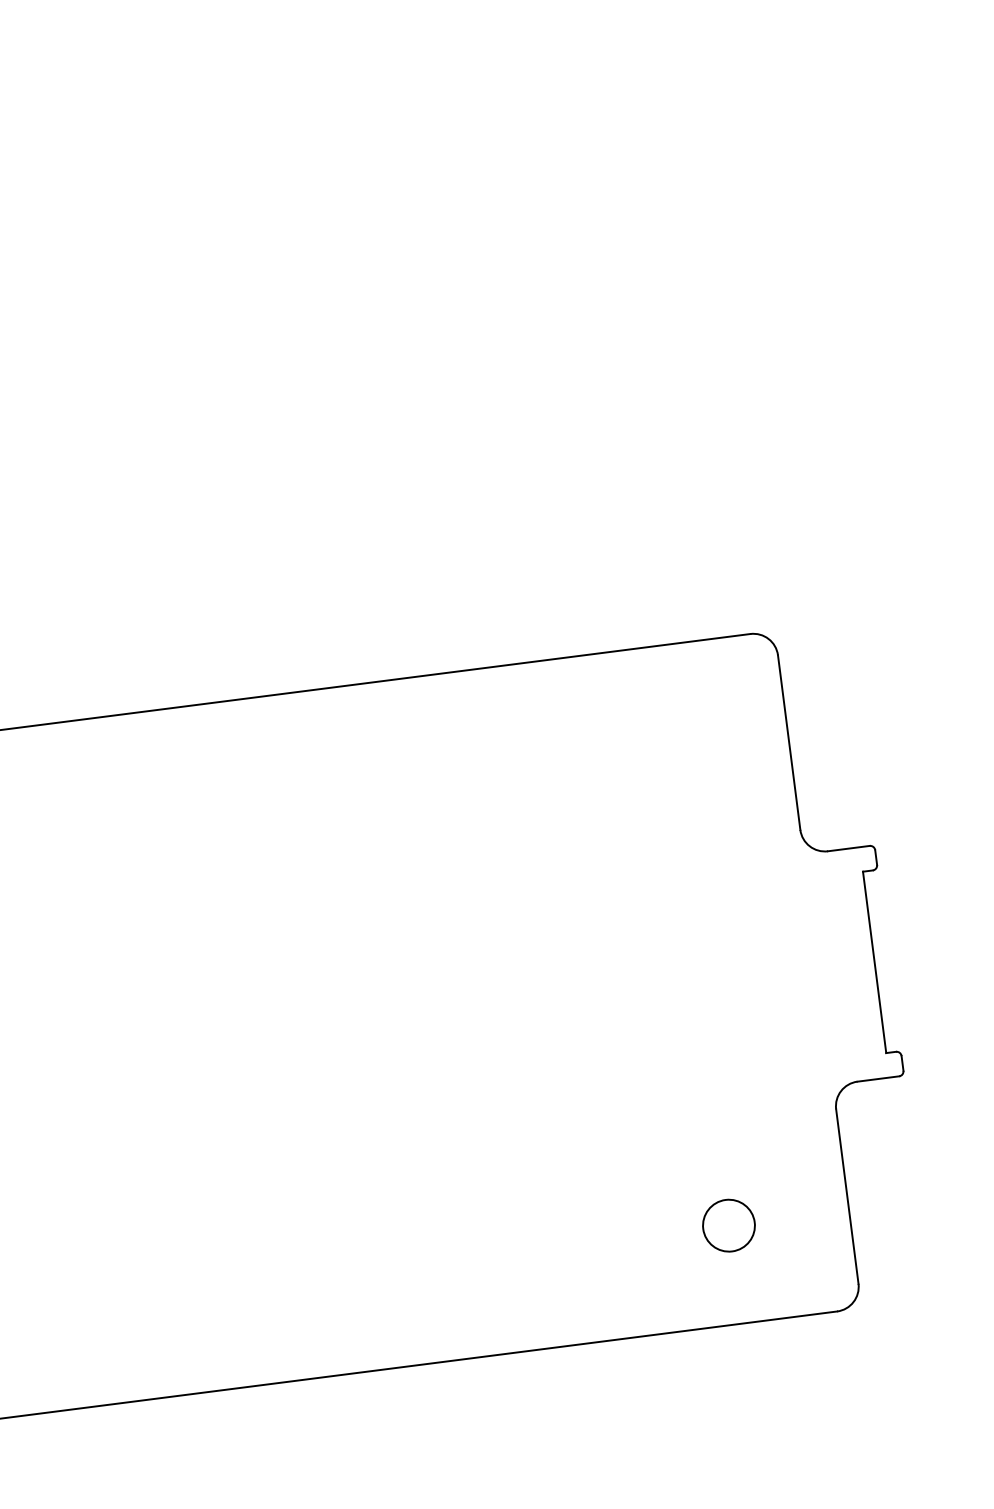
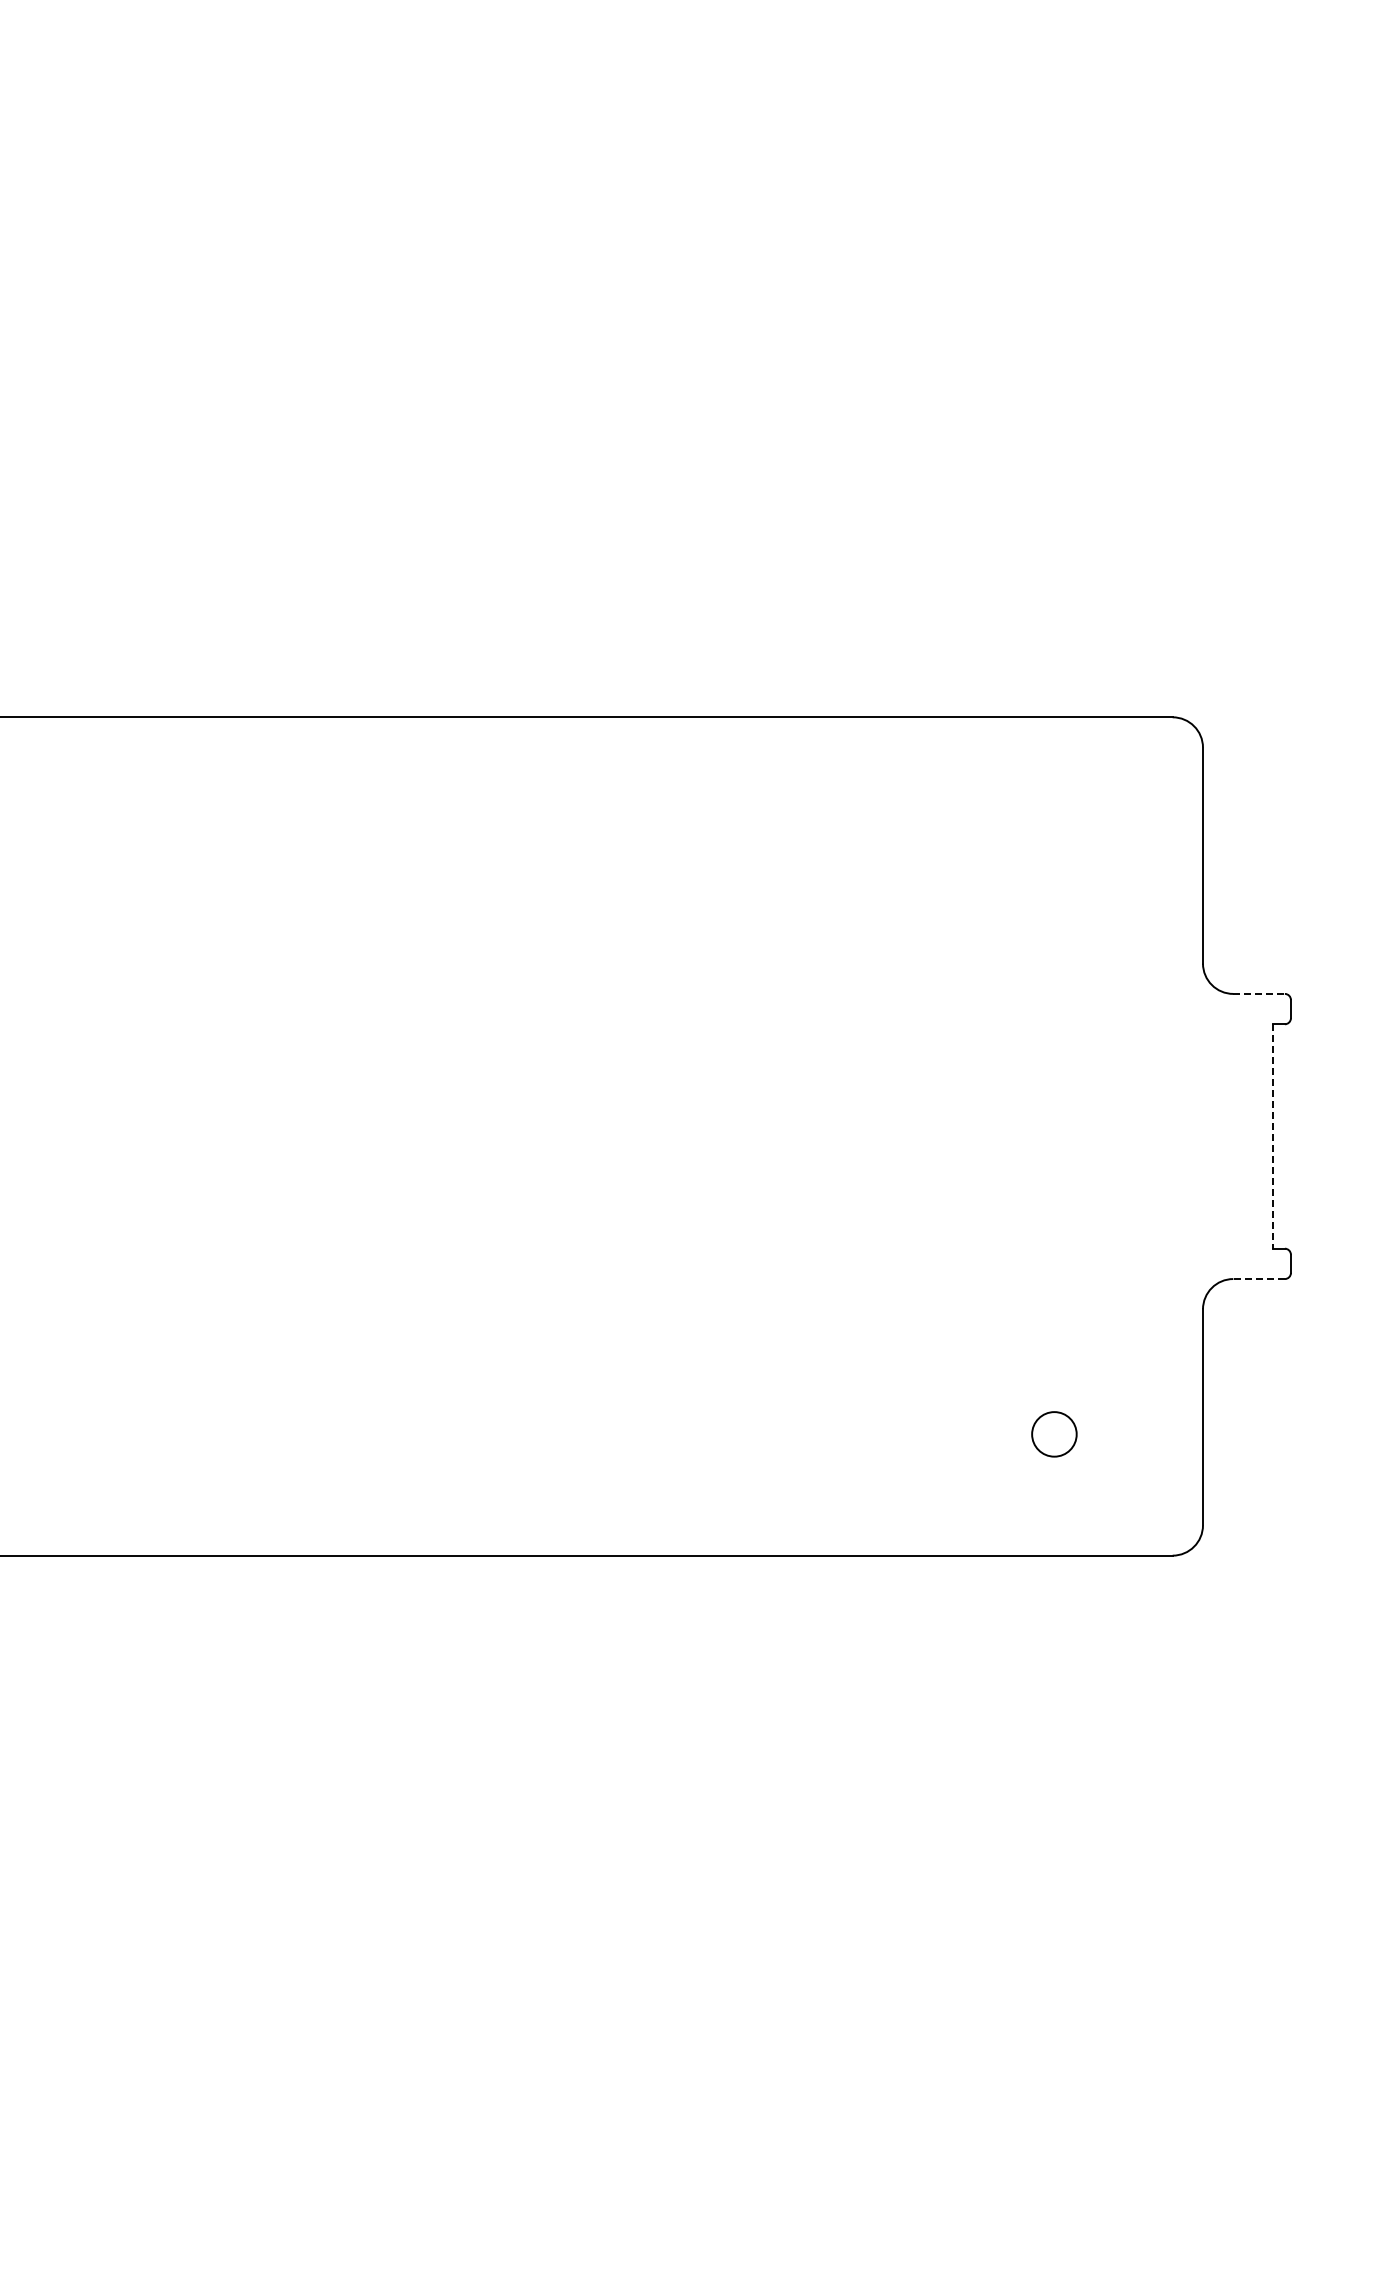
line: (849, 848) -> (1259, 993), solid -> dashed
line: (874, 962) -> (1272, 1136), solid -> dashed
line: (878, 1079) -> (1259, 1279), solid -> dashed
circle: (729, 1225) -> (1054, 1434), size x0.7

